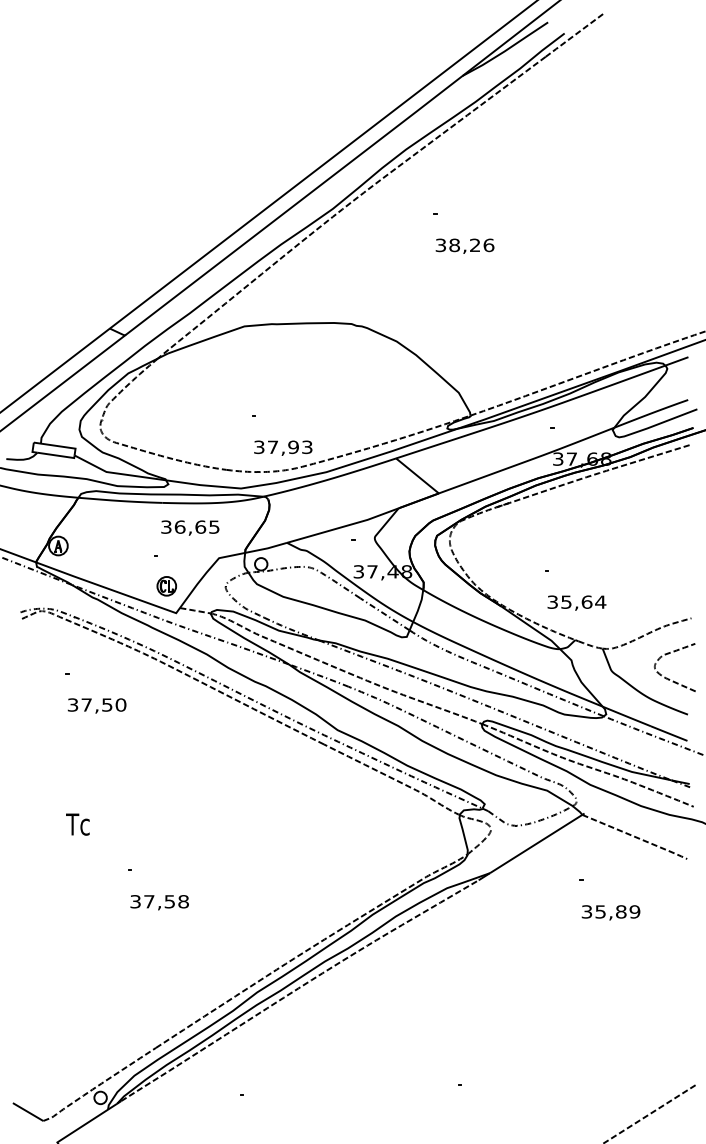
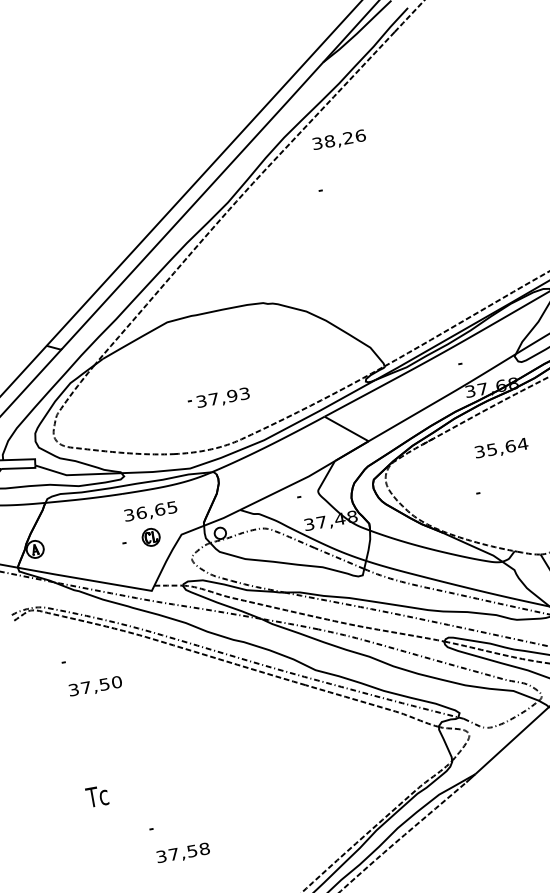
text: (464, 245) -> (338, 139), moved
text: (283, 447) -> (223, 397), moved
part: (166, 586) -> (150, 537), moved
text: (576, 602) -> (501, 448), moved

